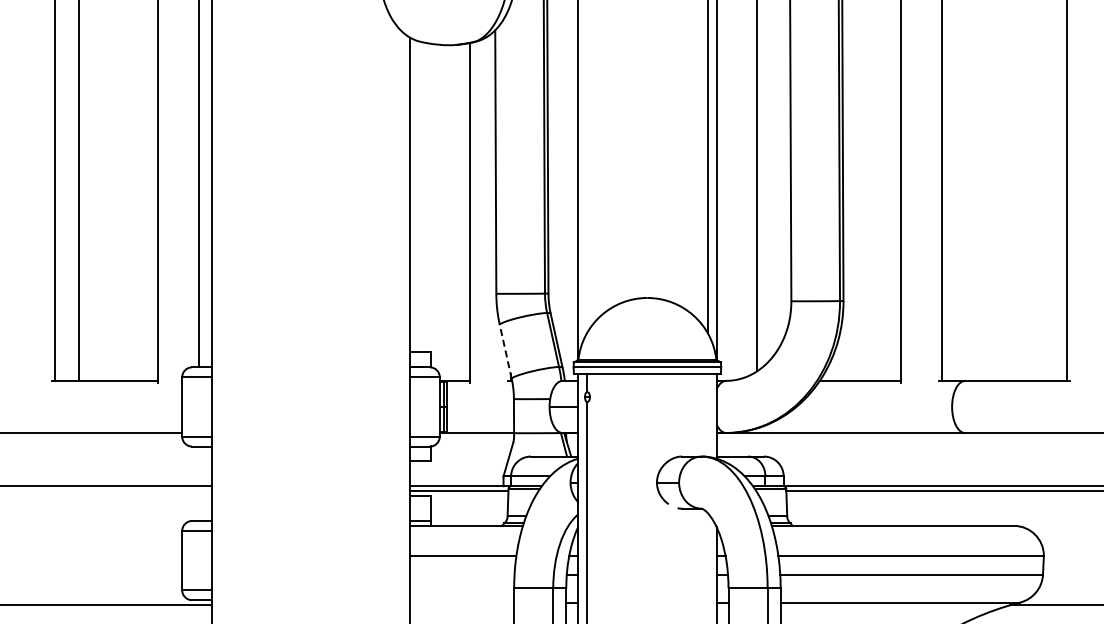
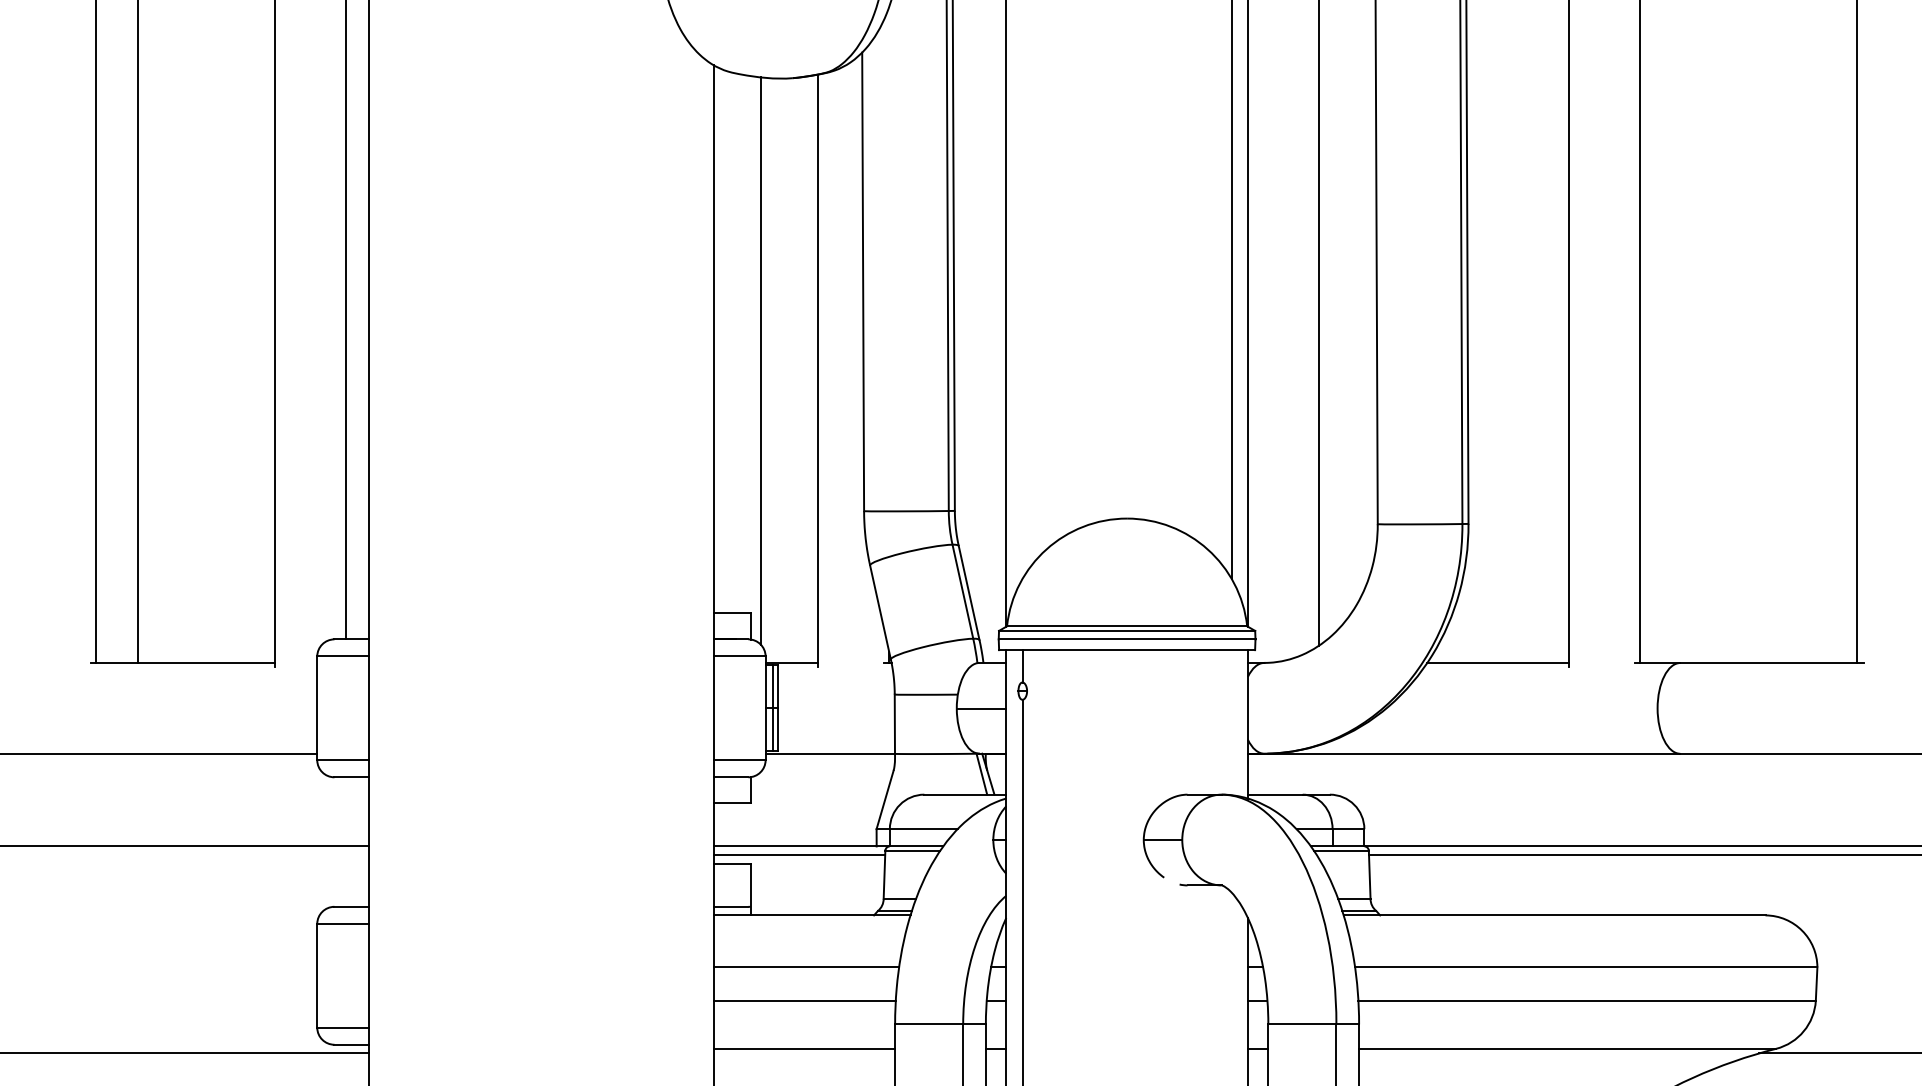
line: (437, 207) -> (761, 361), added
line: (505, 351) -> (880, 611), dashed -> solid
line: (462, 574) -> (805, 1000), added
line: (462, 602) -> (805, 1048), added

